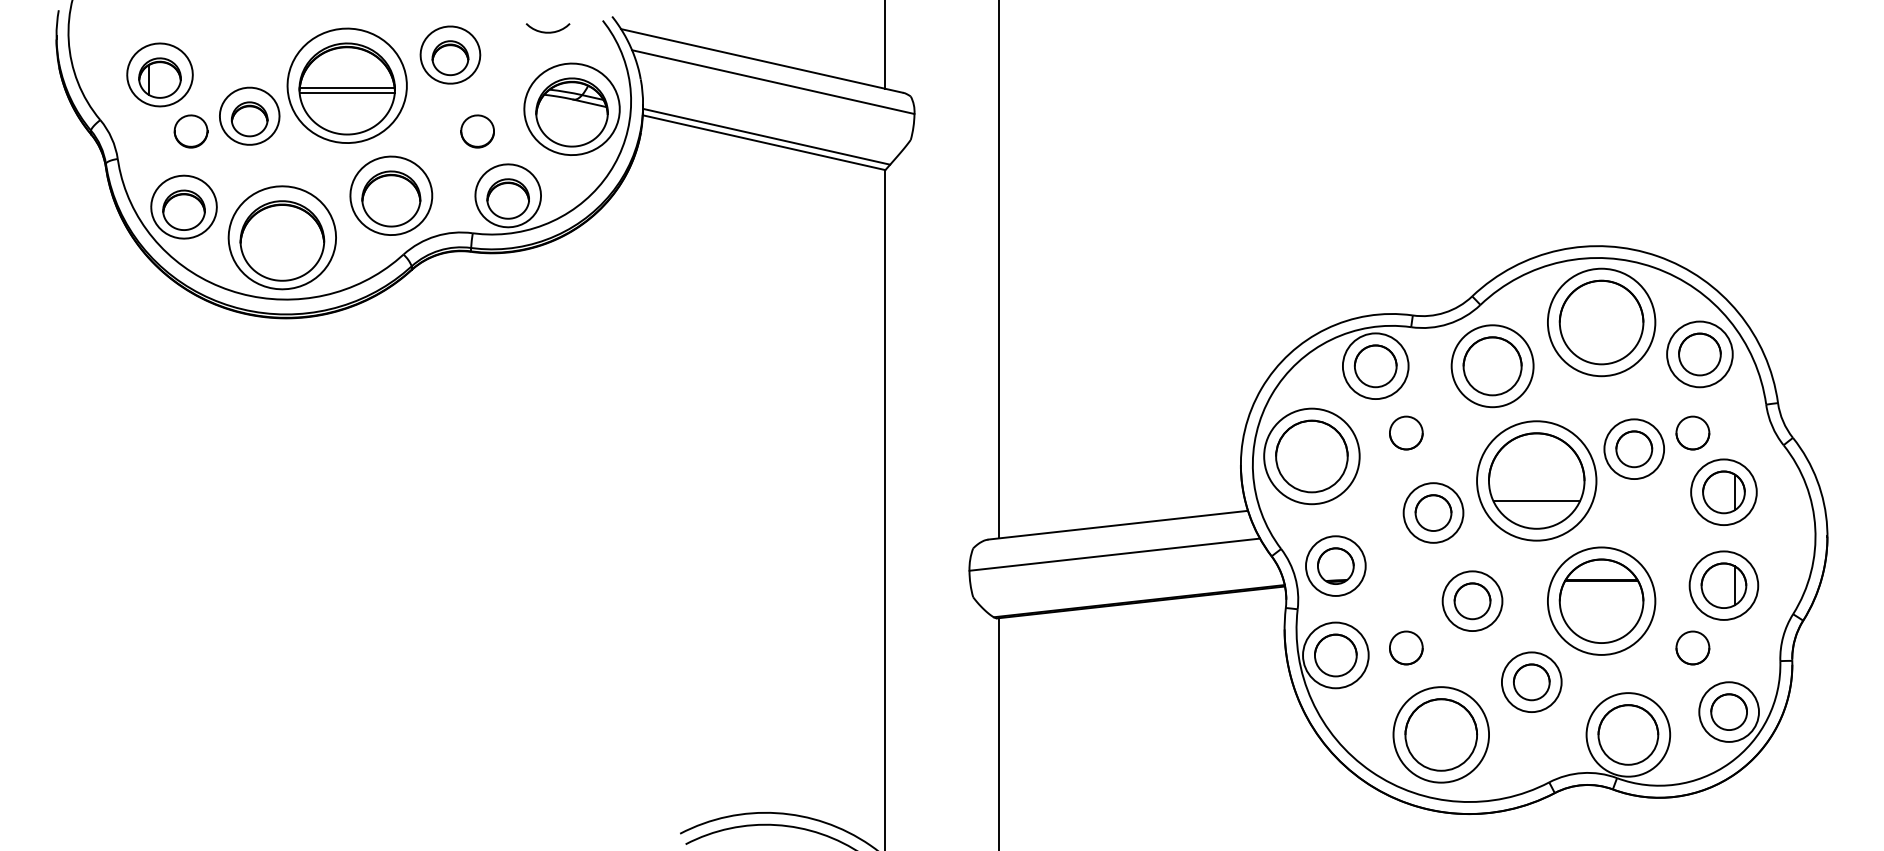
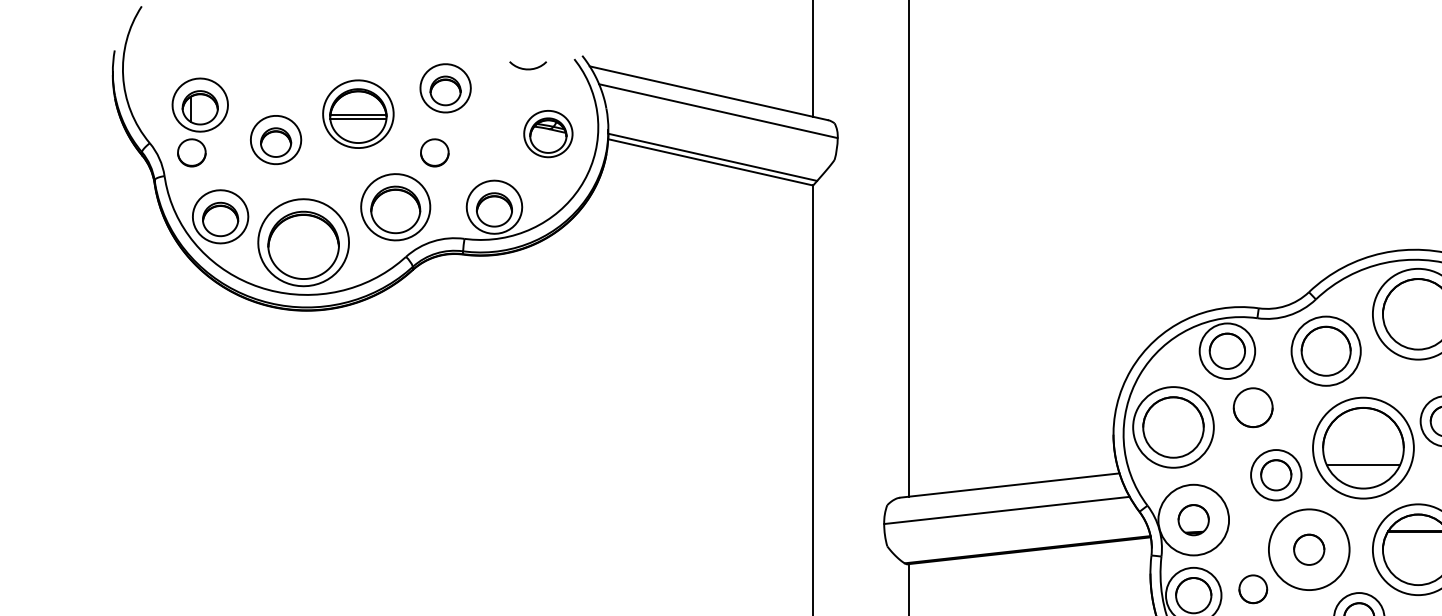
part: (346, 85) -> (357, 114), size x0.7
part: (571, 108) -> (547, 133), size x0.6
part: (190, 131) -> (191, 152), moved
part: (477, 131) -> (434, 152), moved
part: (1406, 432) -> (1253, 407), size x1.4
circle: (1335, 565) -> (1193, 519), size x1.4
circle: (1472, 601) -> (1309, 549), size x1.6

